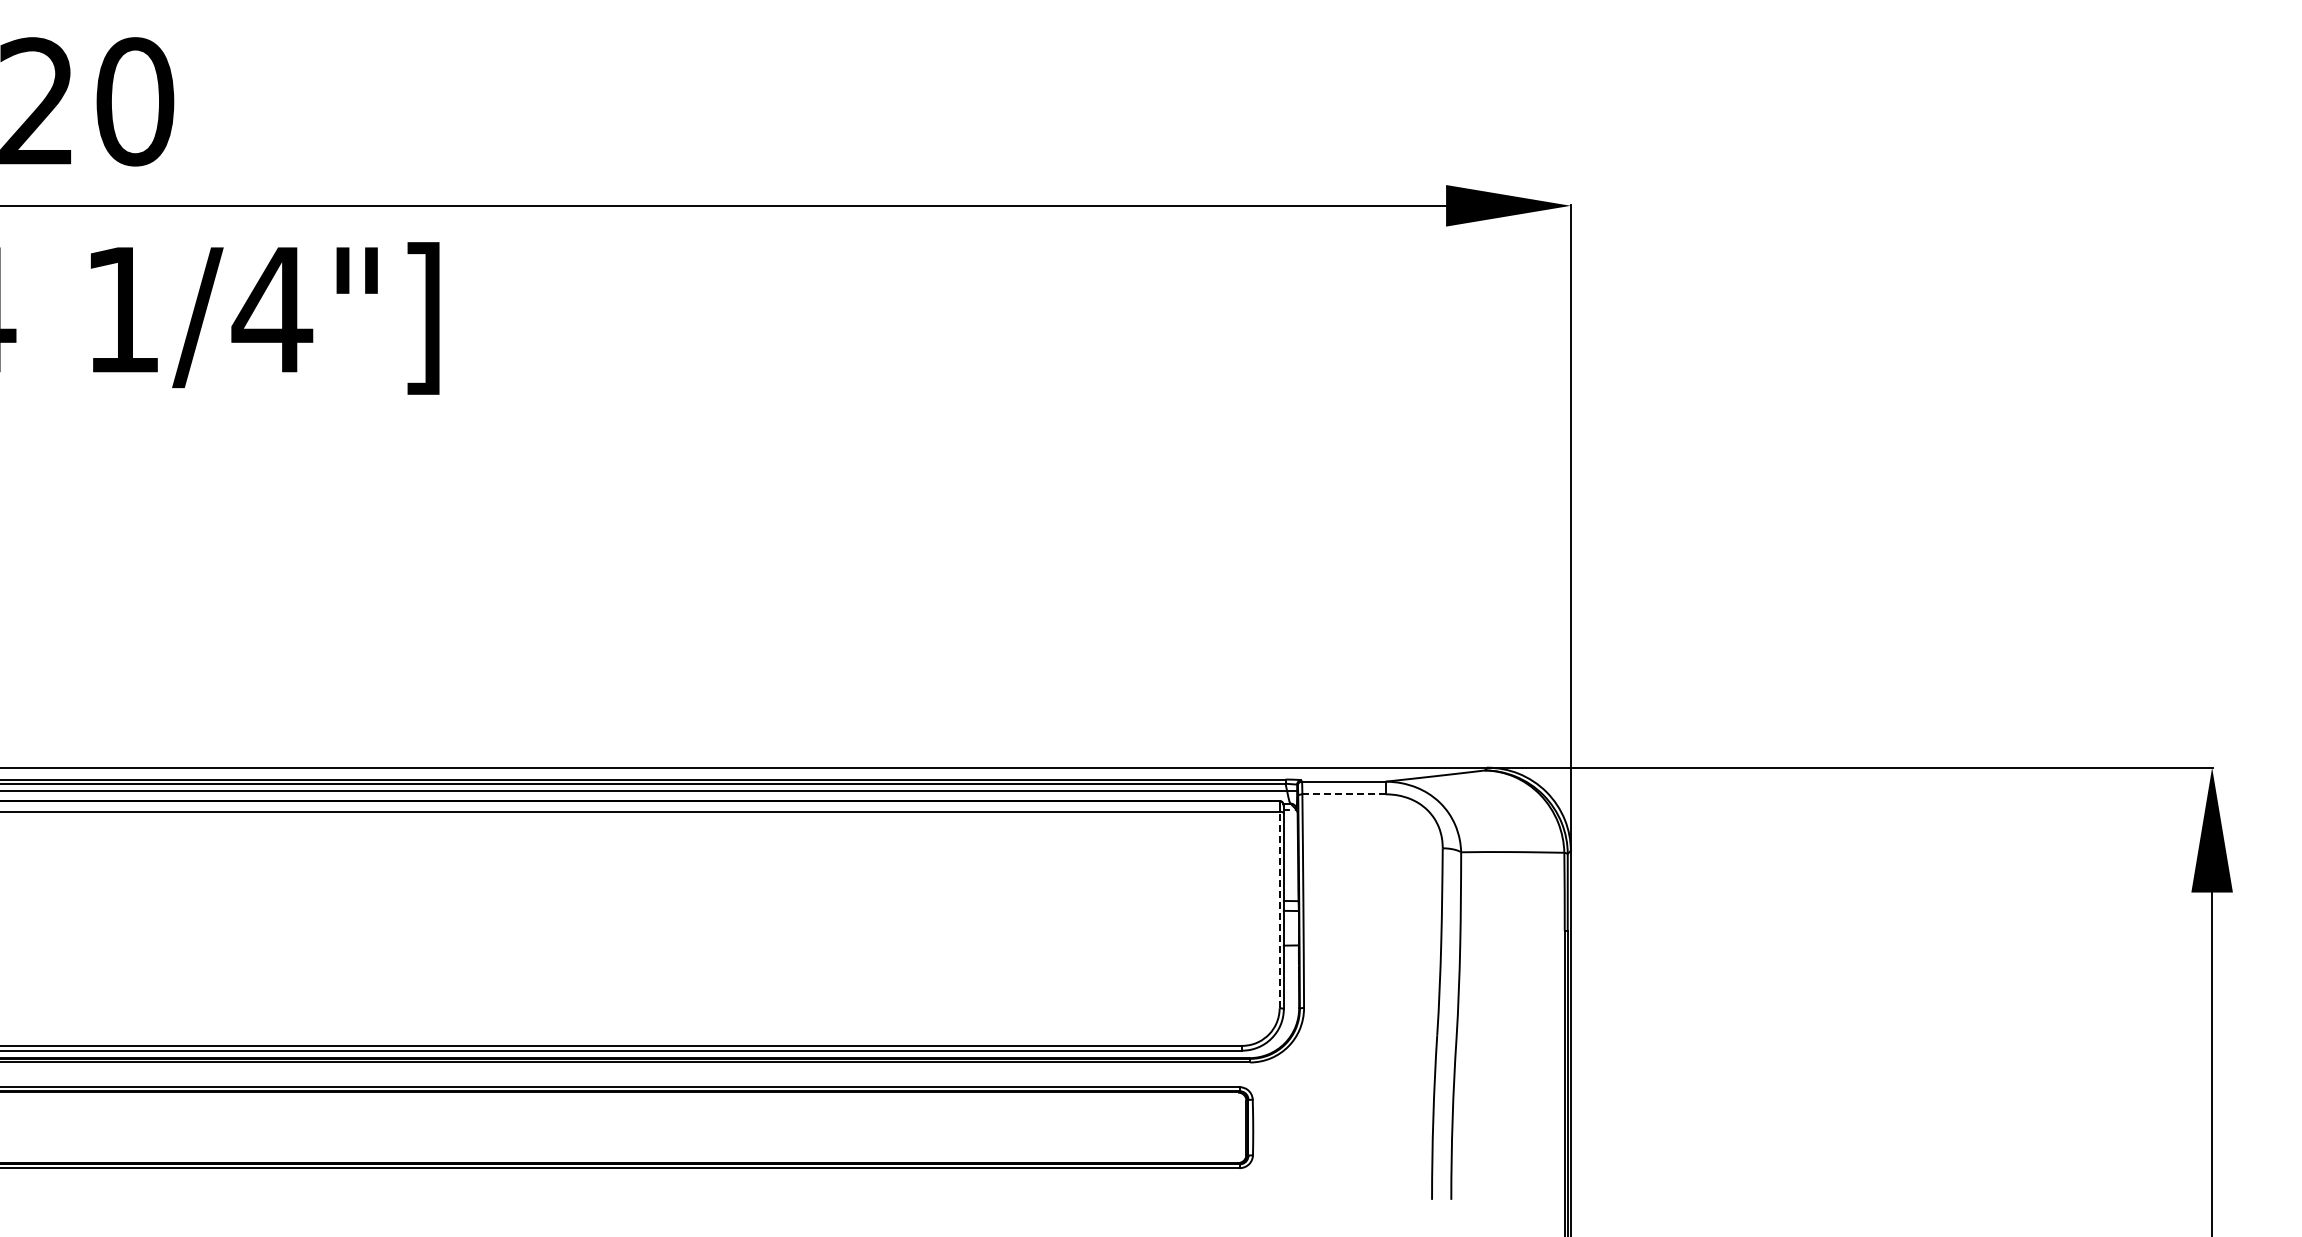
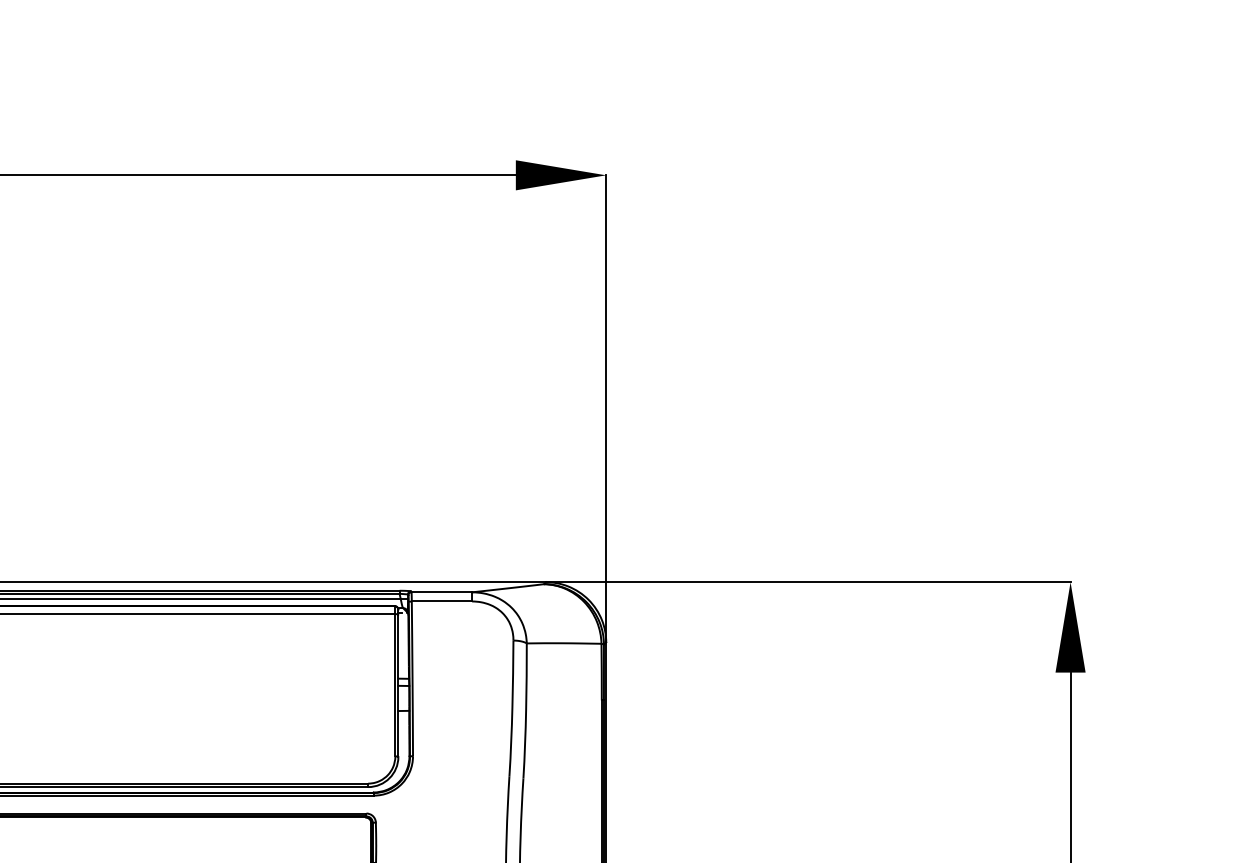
line: (1344, 794) -> (442, 601), dashed -> solid
line: (1279, 909) -> (395, 684), dashed -> solid

